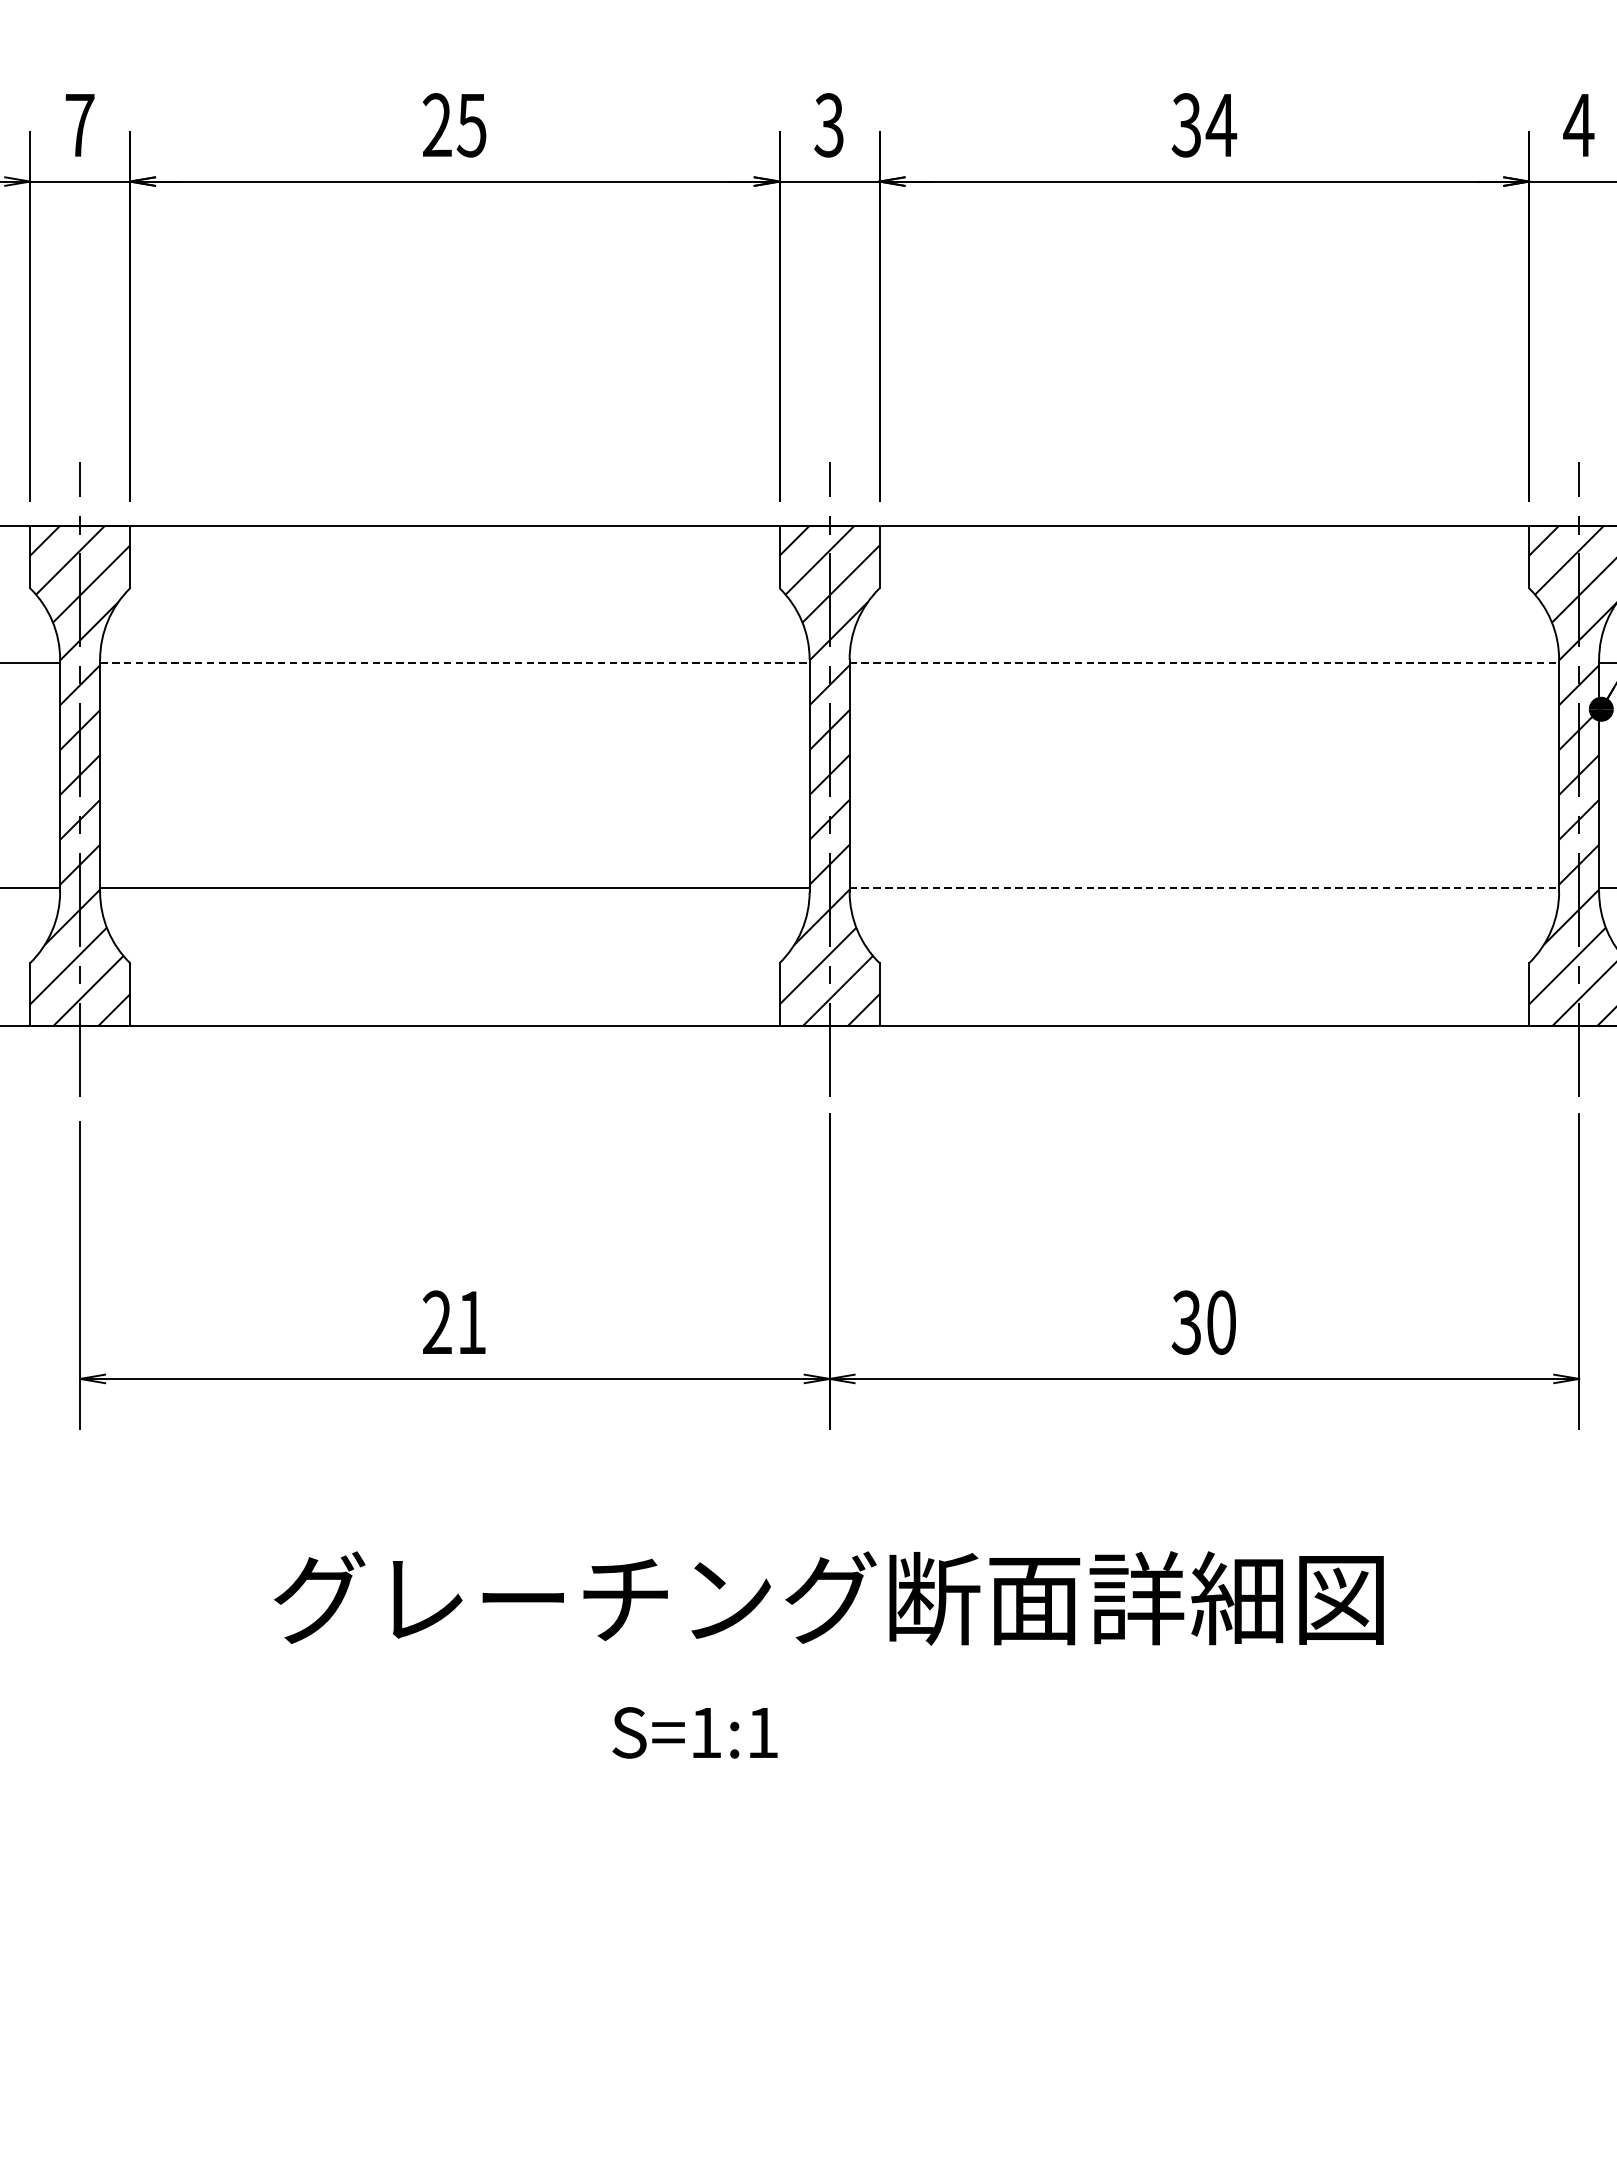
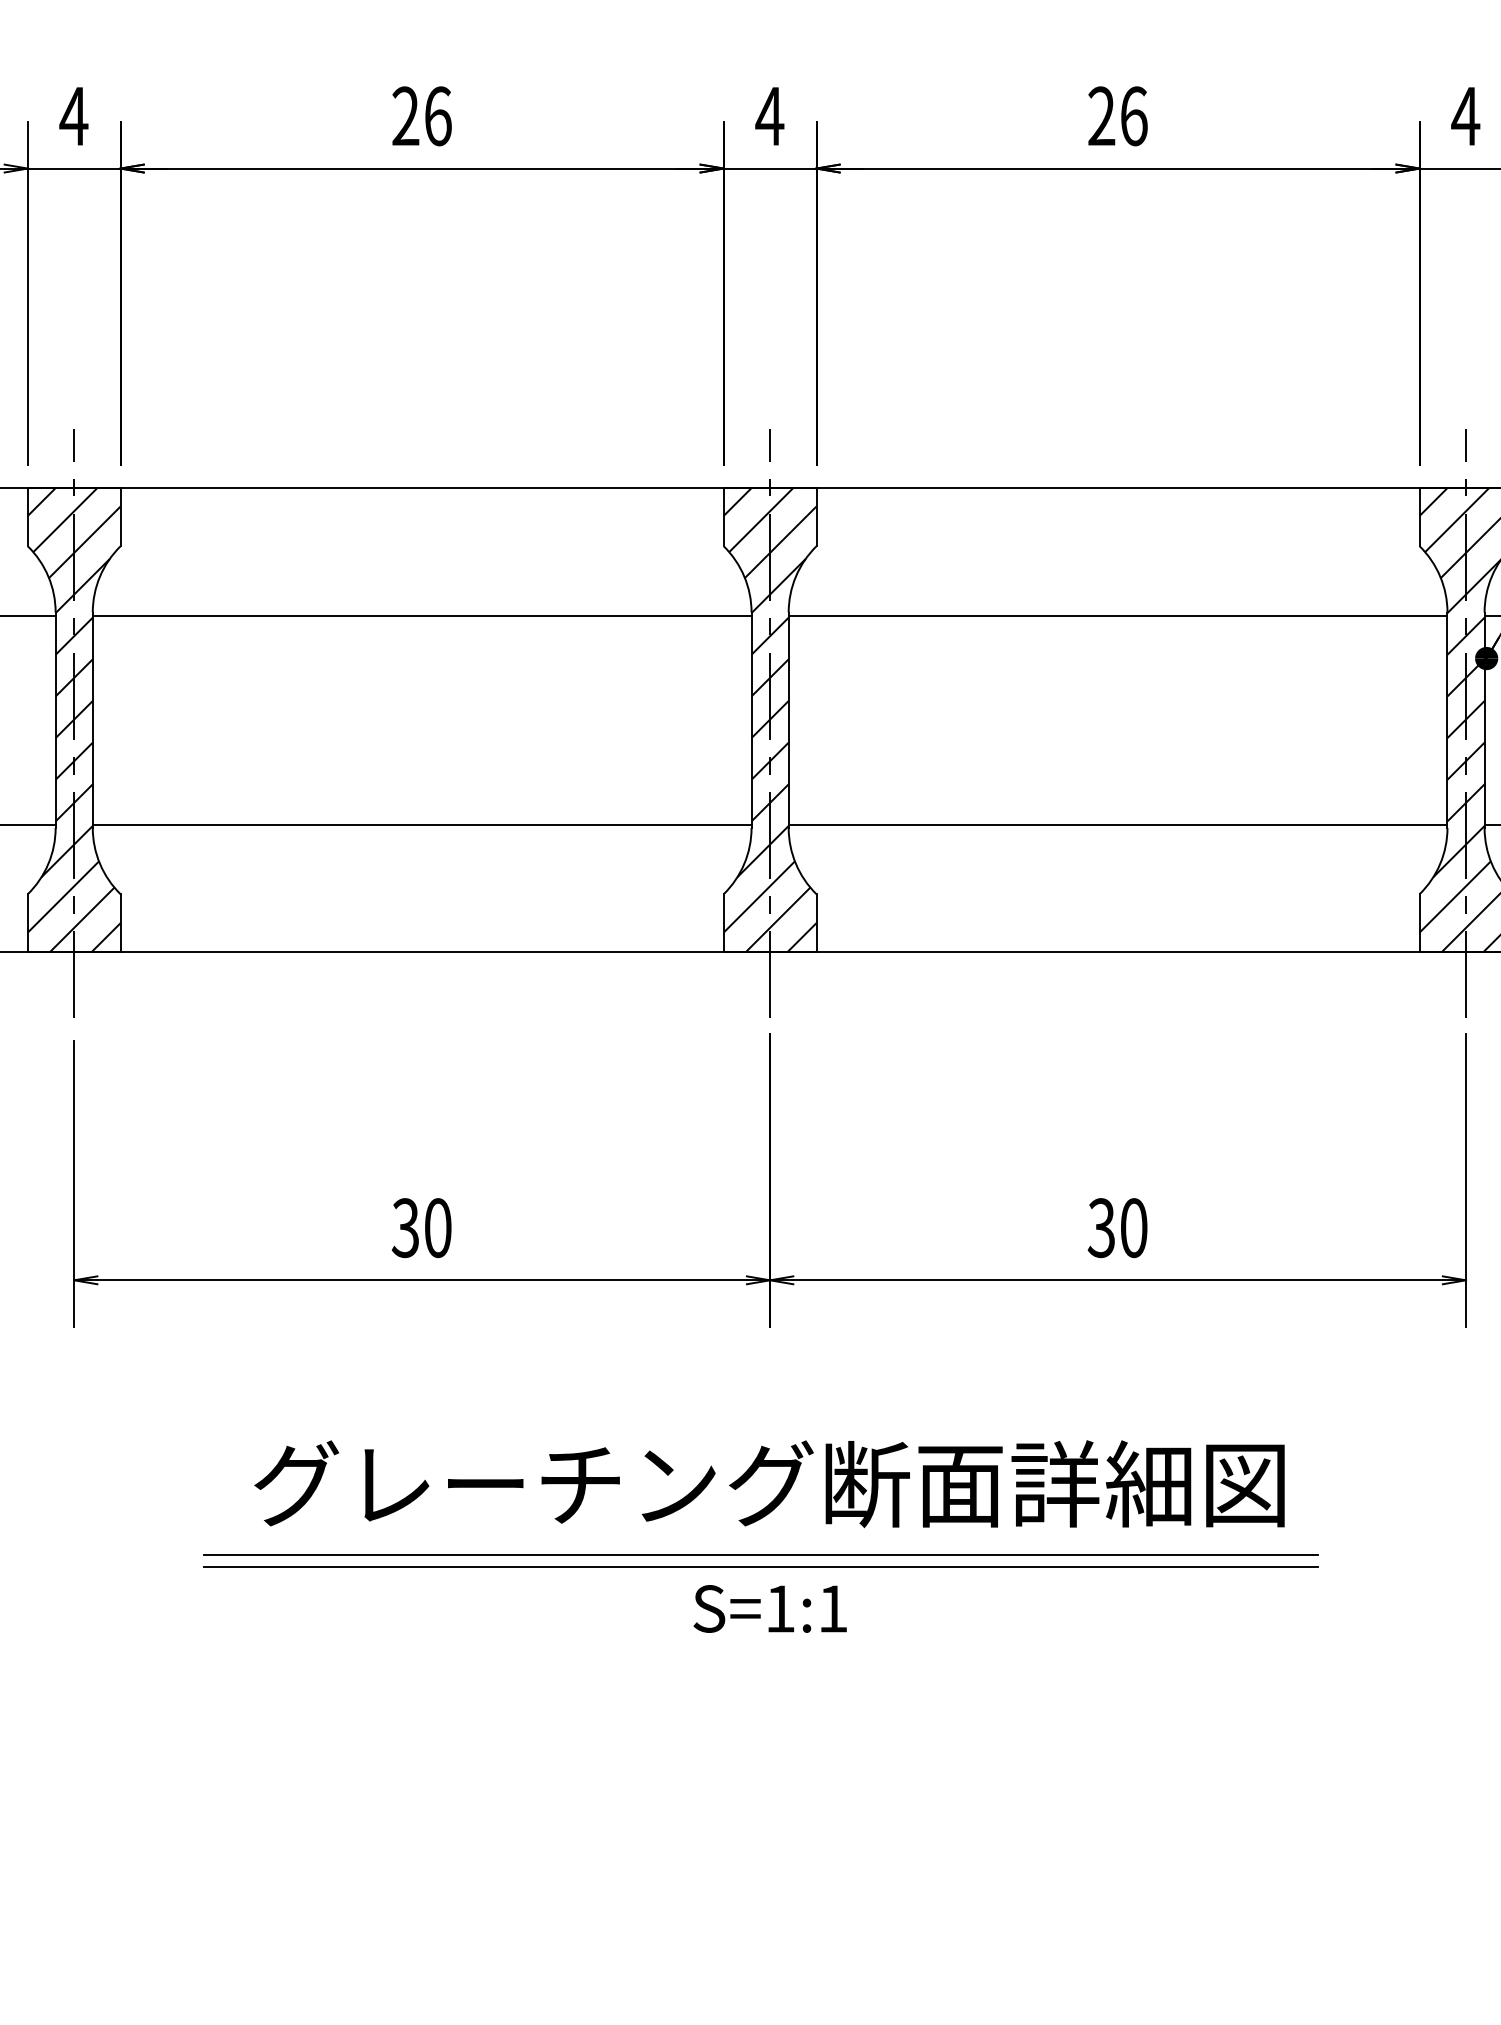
text: (79, 125) -> (73, 116), 7 -> 4
text: (471, 125) -> (437, 116), 25 -> 26
text: (828, 125) -> (769, 116), 3 -> 4
text: (1203, 125) -> (1117, 116), 34 -> 26
line: (455, 662) -> (422, 615), dashed -> solid
line: (1204, 662) -> (1118, 615), dashed -> solid
line: (1204, 888) -> (1118, 824), dashed -> solid
text: (454, 1323) -> (421, 1228), 21 -> 30
line: (819, 1675) -> (760, 1555), added
line: (819, 1688) -> (760, 1567), added
text: (694, 1732) -> (769, 1608), moved

